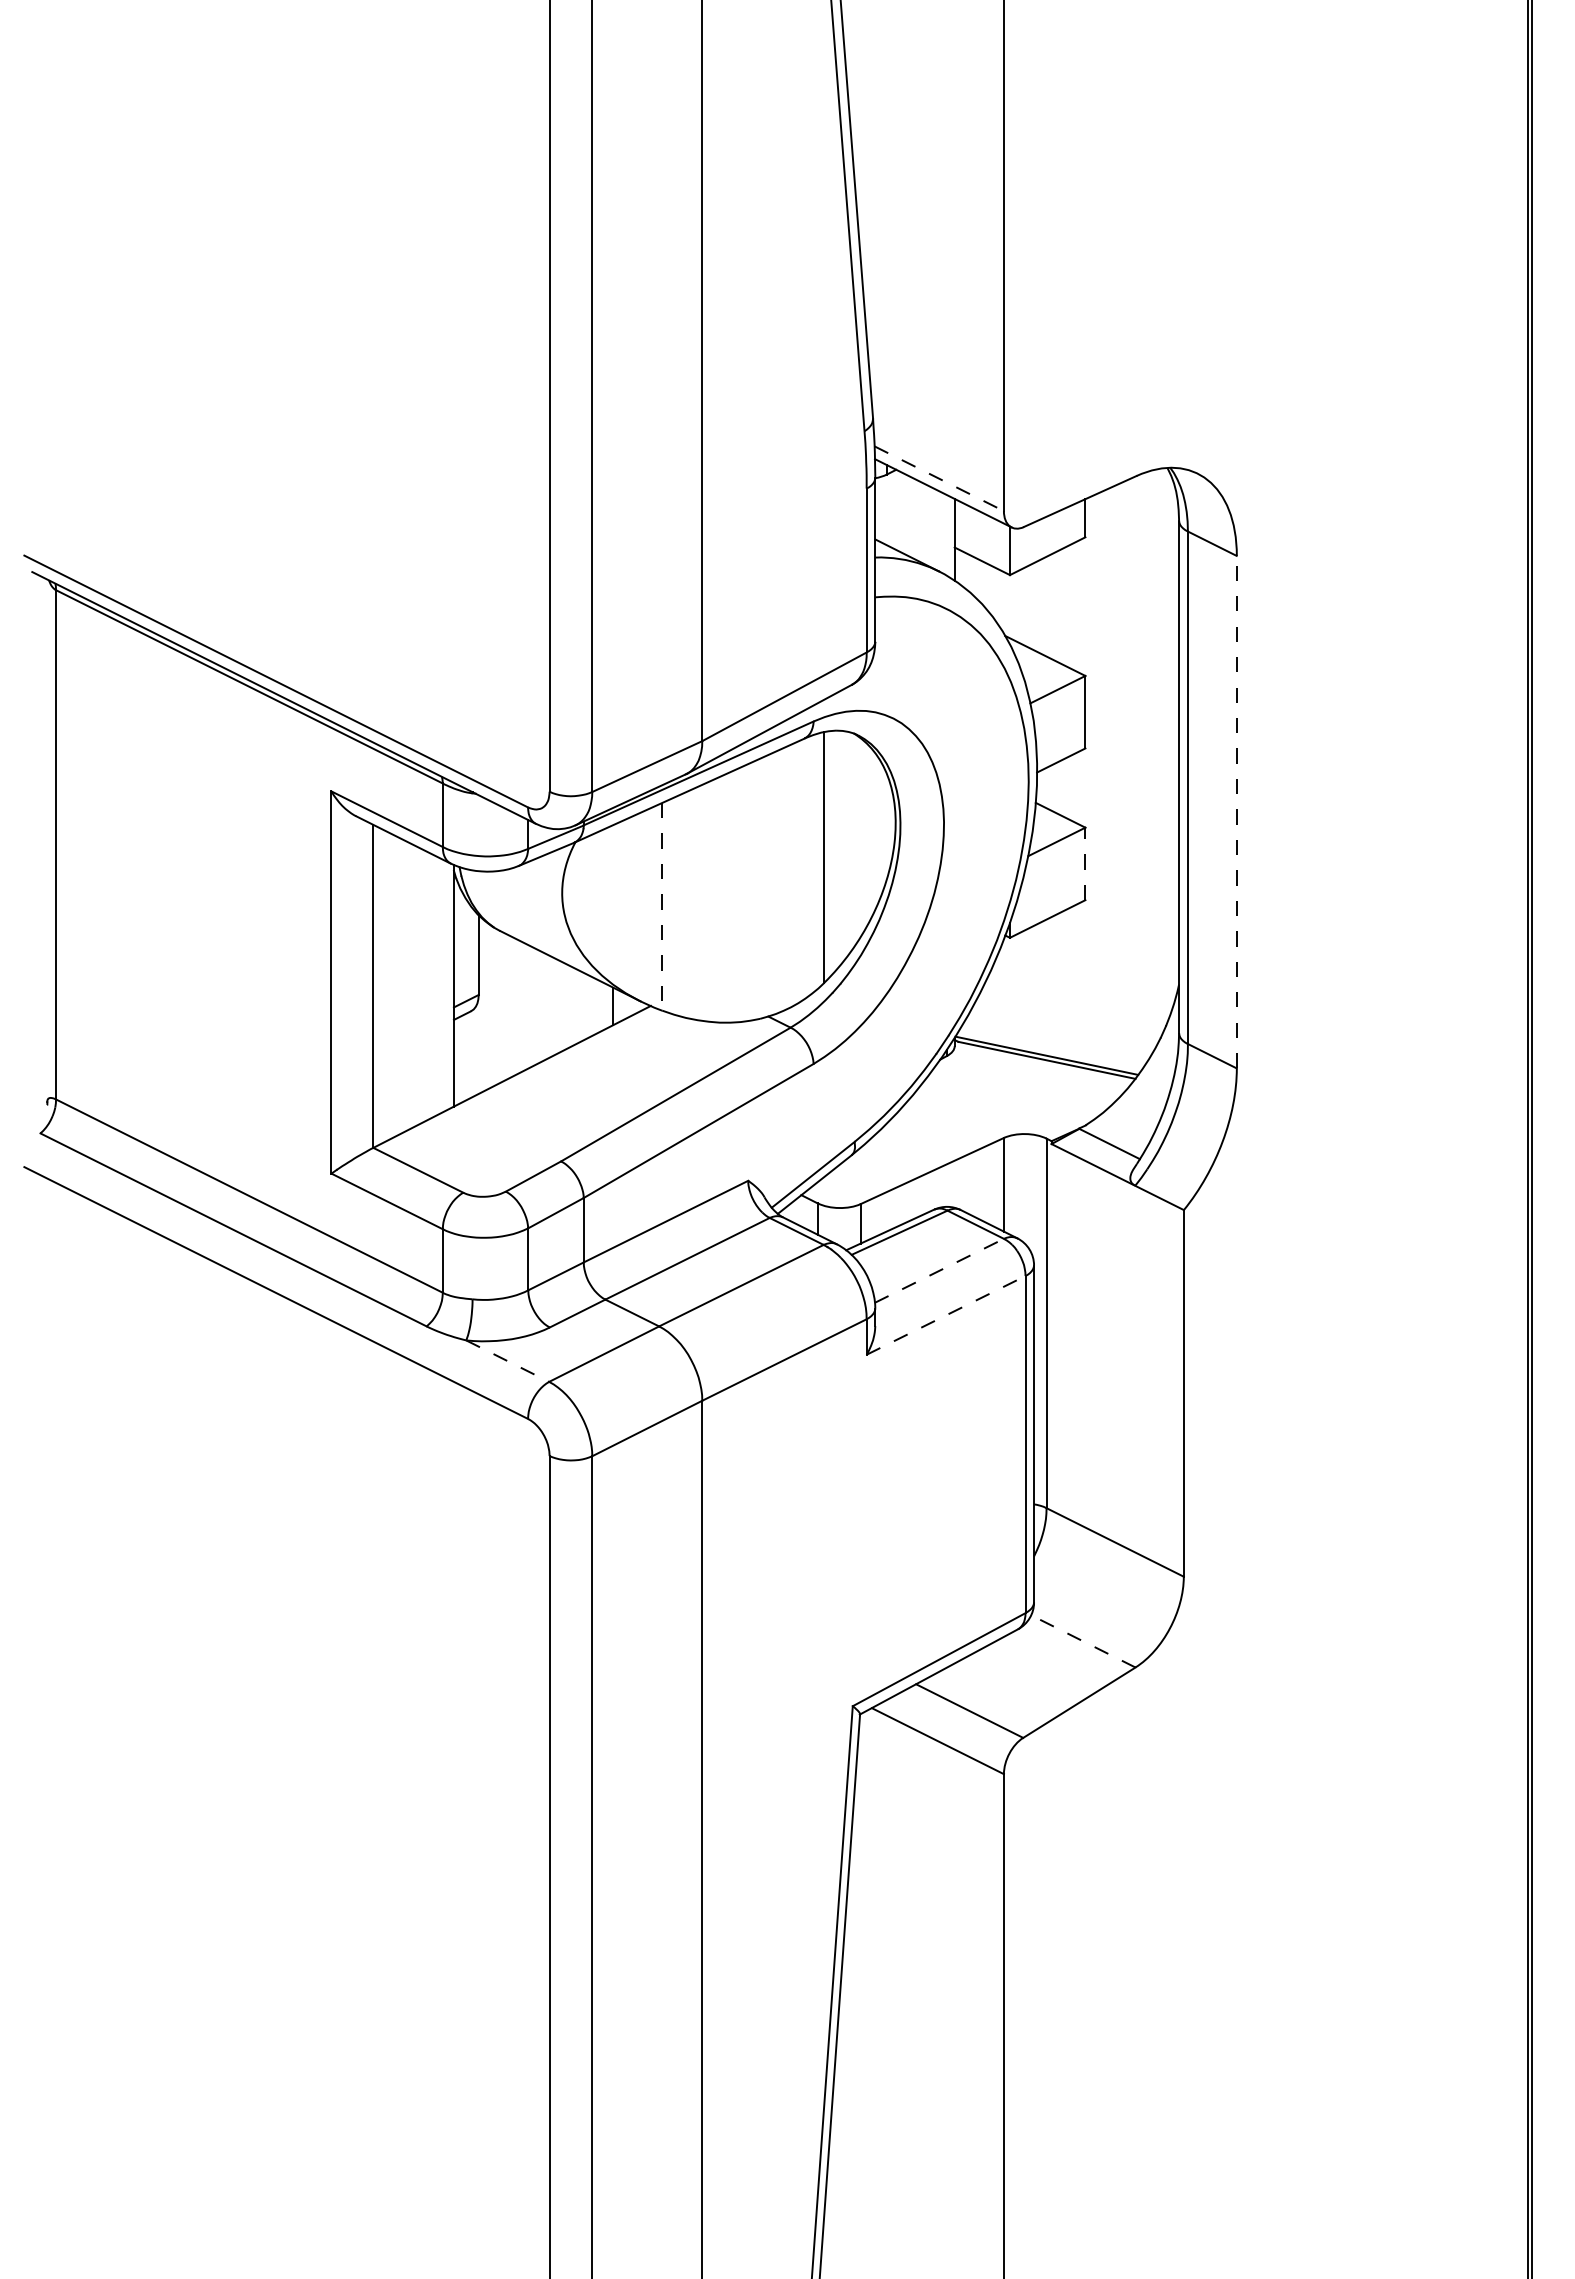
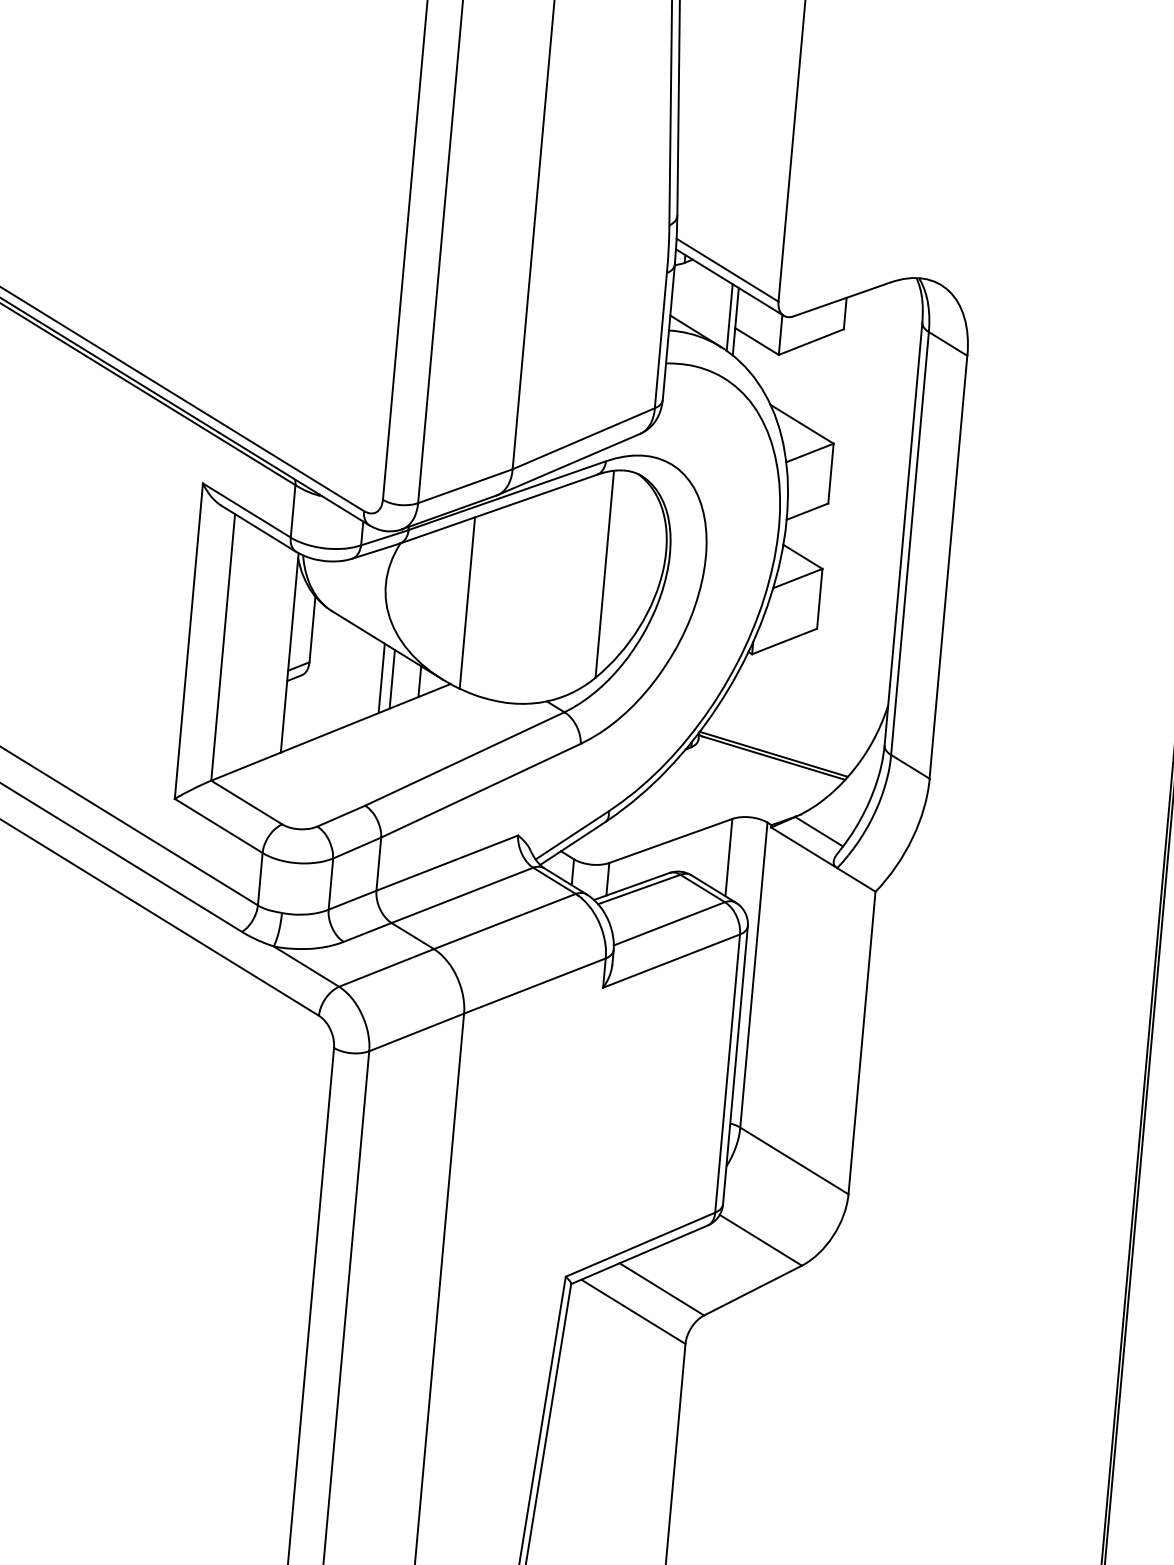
line: (939, 478) -> (727, 270), dashed -> solid
line: (946, 535) -> (729, 317), added
line: (1236, 811) -> (948, 566), dashed -> solid
line: (1085, 863) -> (819, 598), dashed -> solid
line: (662, 906) -> (467, 602), dashed -> solid
line: (567, 1006) -> (381, 678), added
line: (580, 1006) -> (392, 679), added
line: (939, 1270) -> (669, 923), dashed -> solid
line: (946, 1315) -> (671, 961), dashed -> solid
line: (508, 1361) -> (307, 966), dashed -> solid
line: (1082, 1641) -> (760, 1240), dashed -> solid

